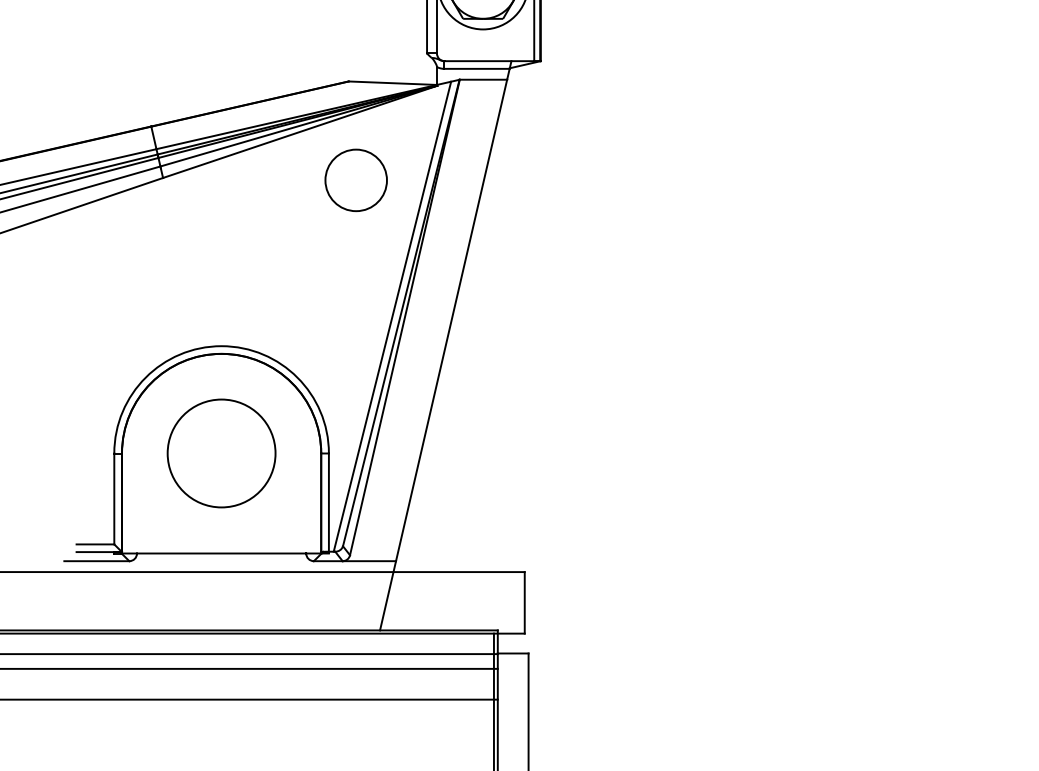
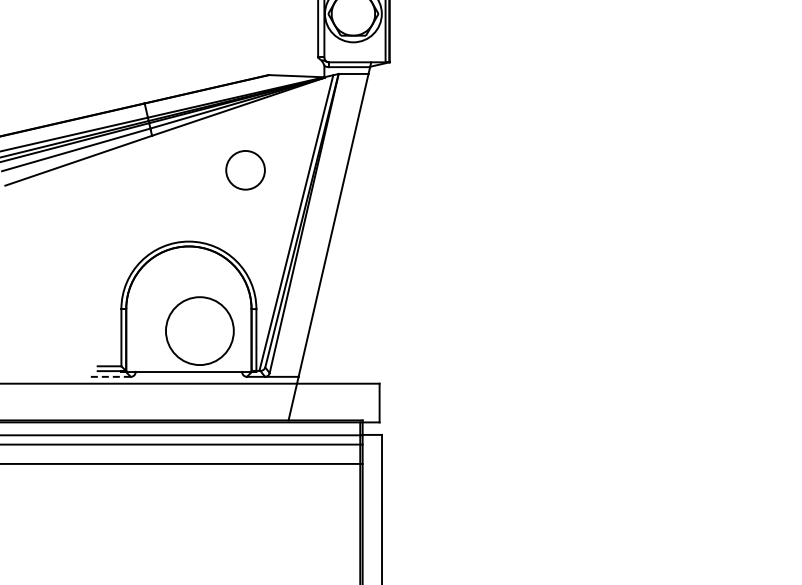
circle: (356, 180) -> (245, 170), moved
circle: (220, 452) -> (199, 330), moved
line: (95, 560) -> (109, 376), solid -> dashed

